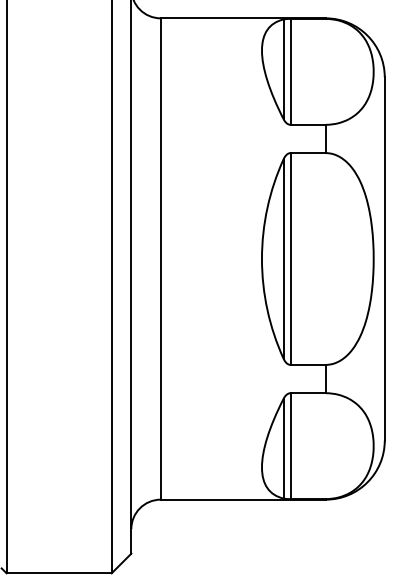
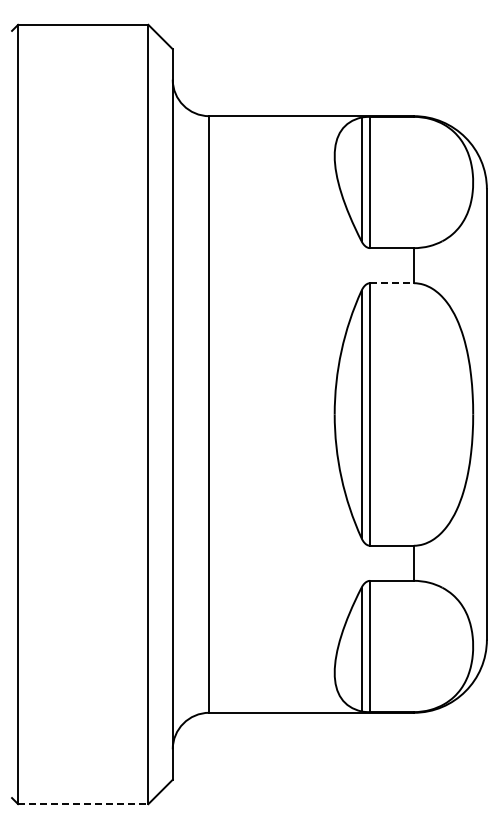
line: (308, 153) -> (392, 283), solid -> dashed
line: (59, 573) -> (83, 804), solid -> dashed

